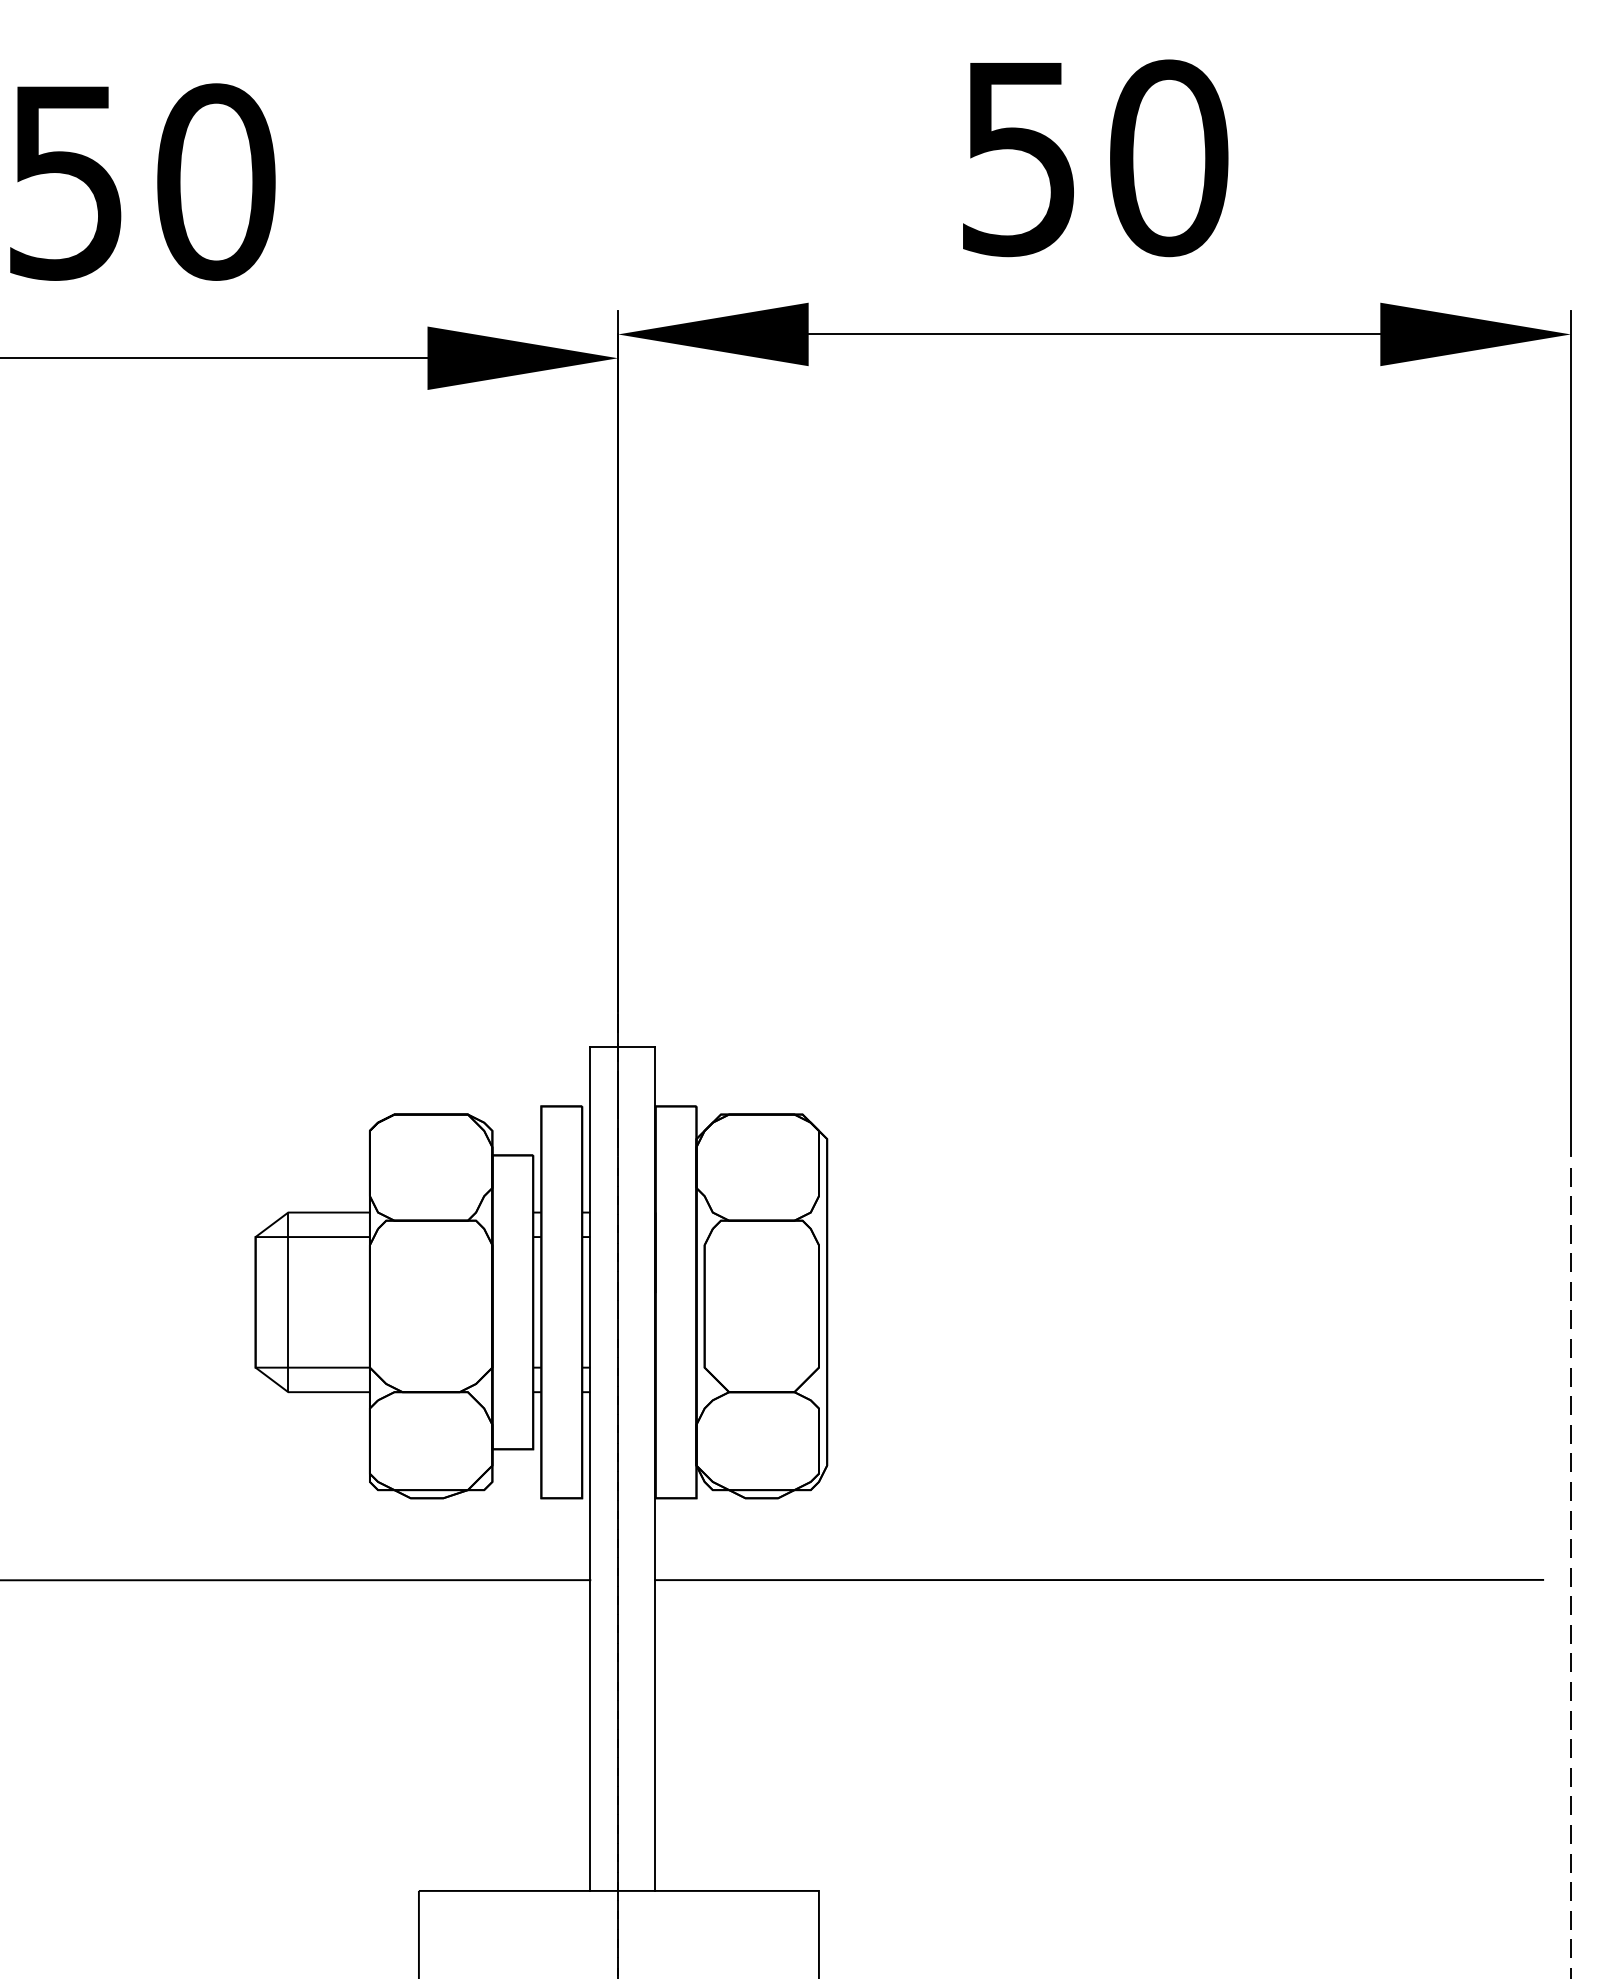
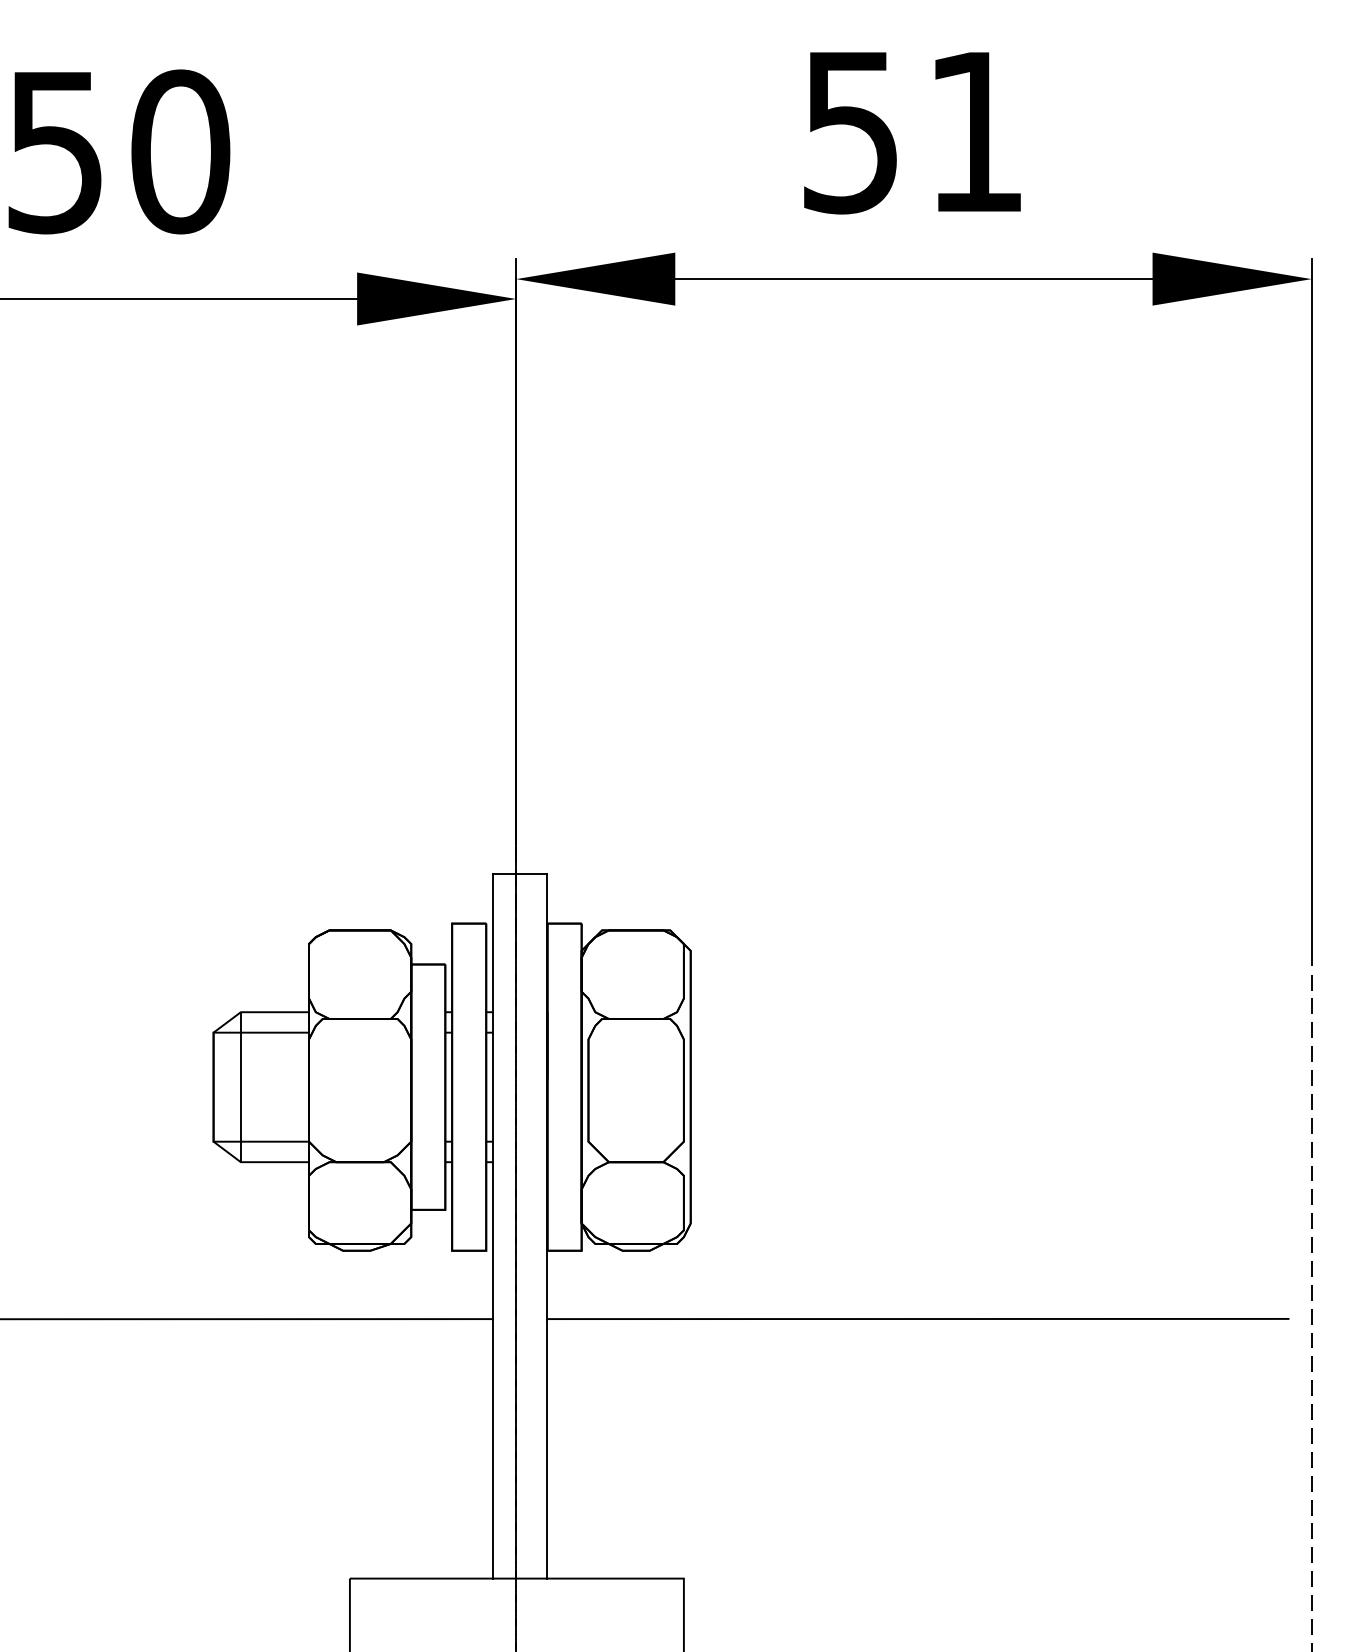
text: (1169, 157) -> (976, 131), 50 -> 51

